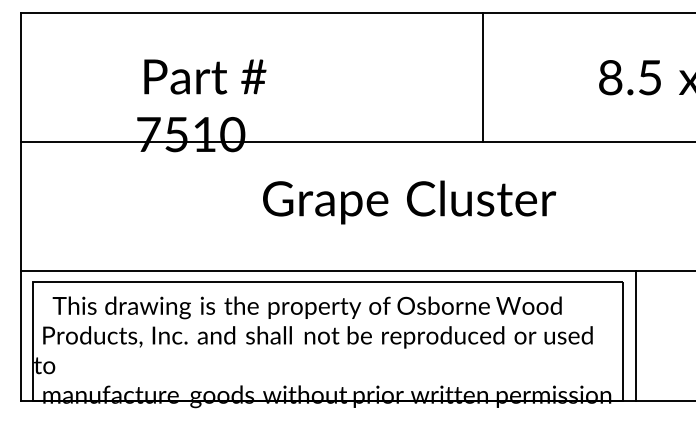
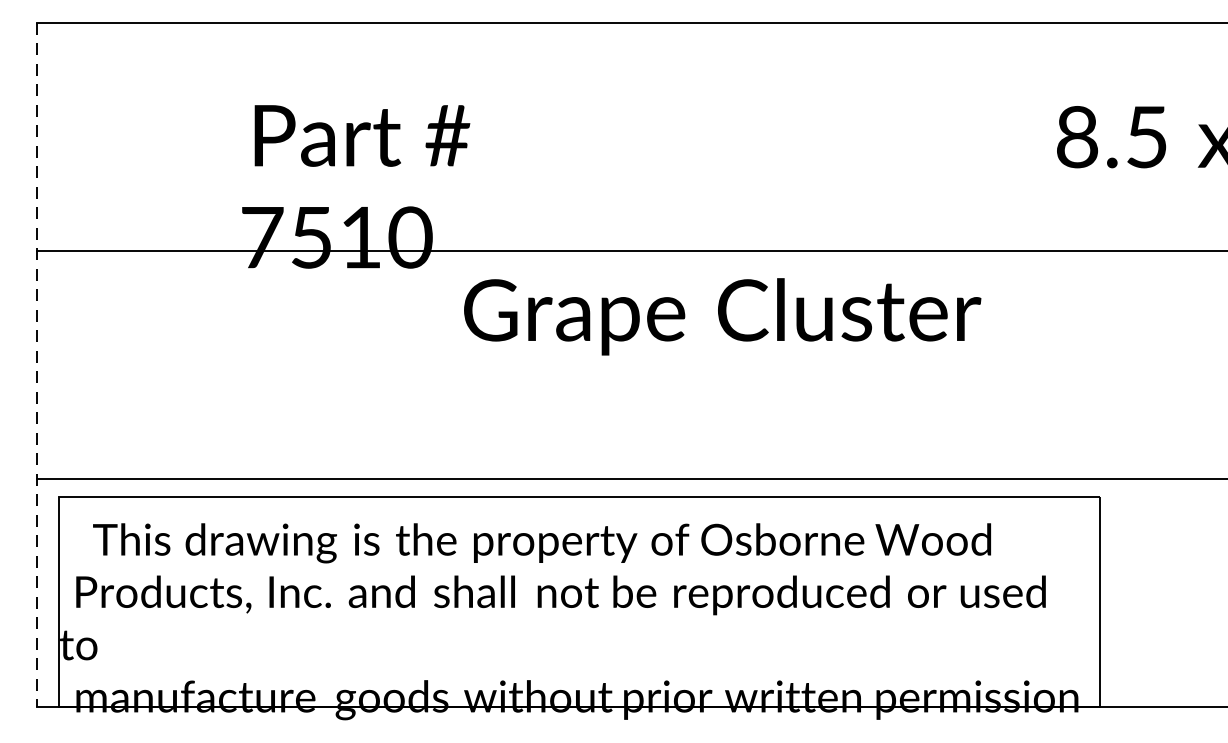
line: (482, 77) -> (851, 136), removed
text: (409, 202) -> (722, 316), moved
line: (20, 206) -> (36, 364), solid -> dashed
line: (636, 335) -> (1123, 592), removed

